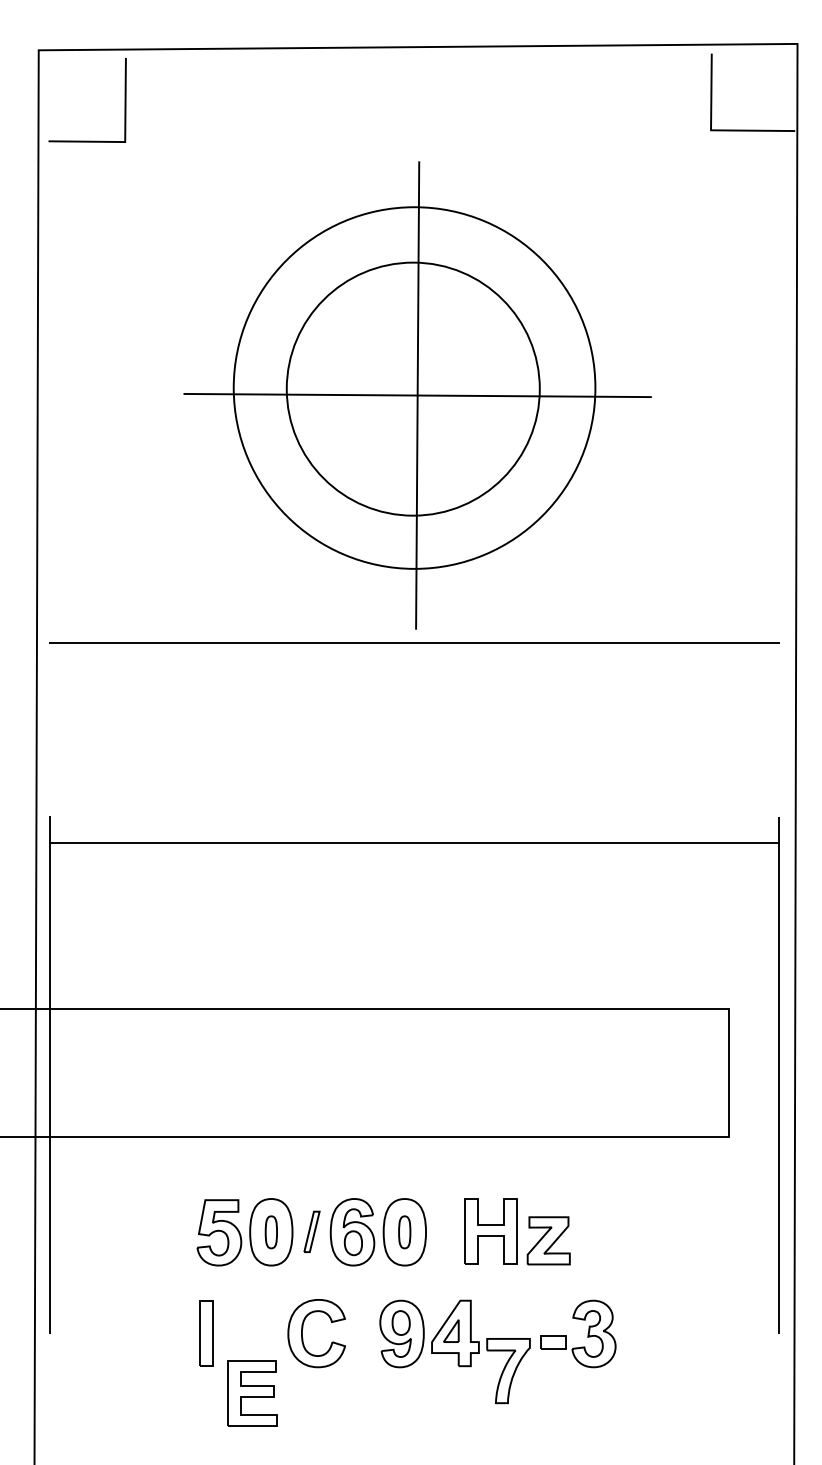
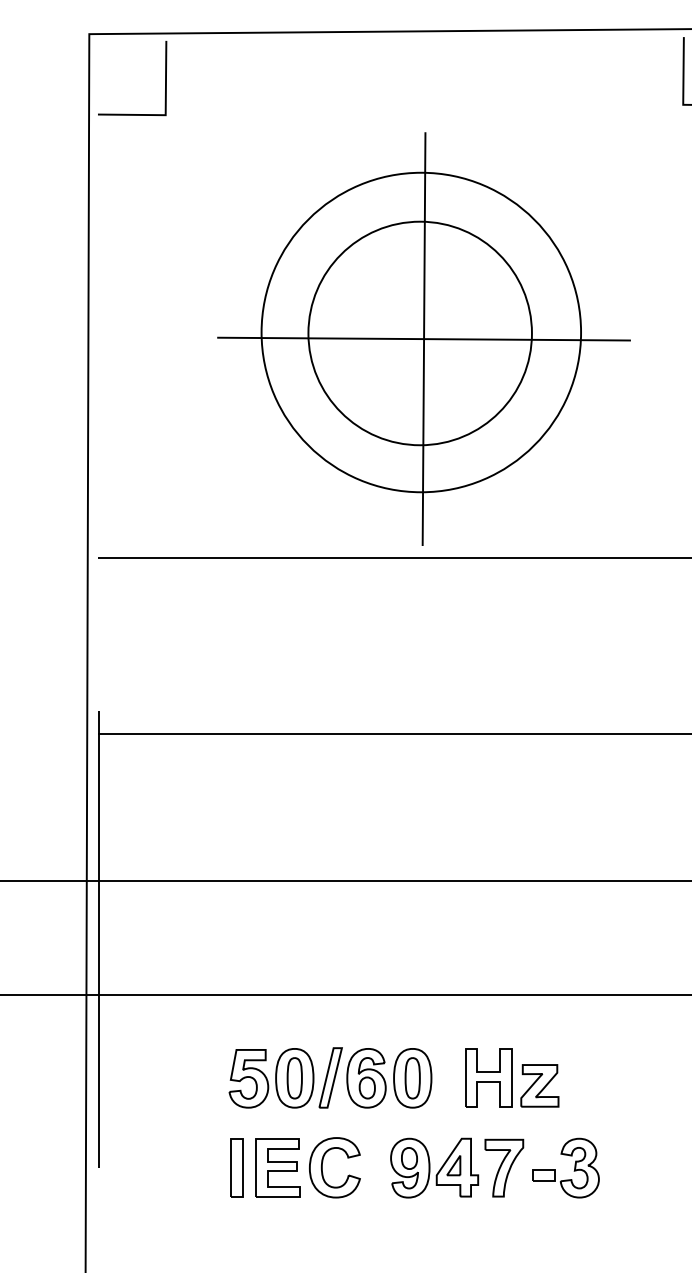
part: (311, 1231) -> (330, 1077), size x1.67
part: (271, 1232) -> (294, 1078), size x1.43
part: (404, 1232) -> (412, 1078), size x1.43
part: (508, 1371) -> (504, 1168), moved
part: (252, 1393) -> (278, 1167), moved

